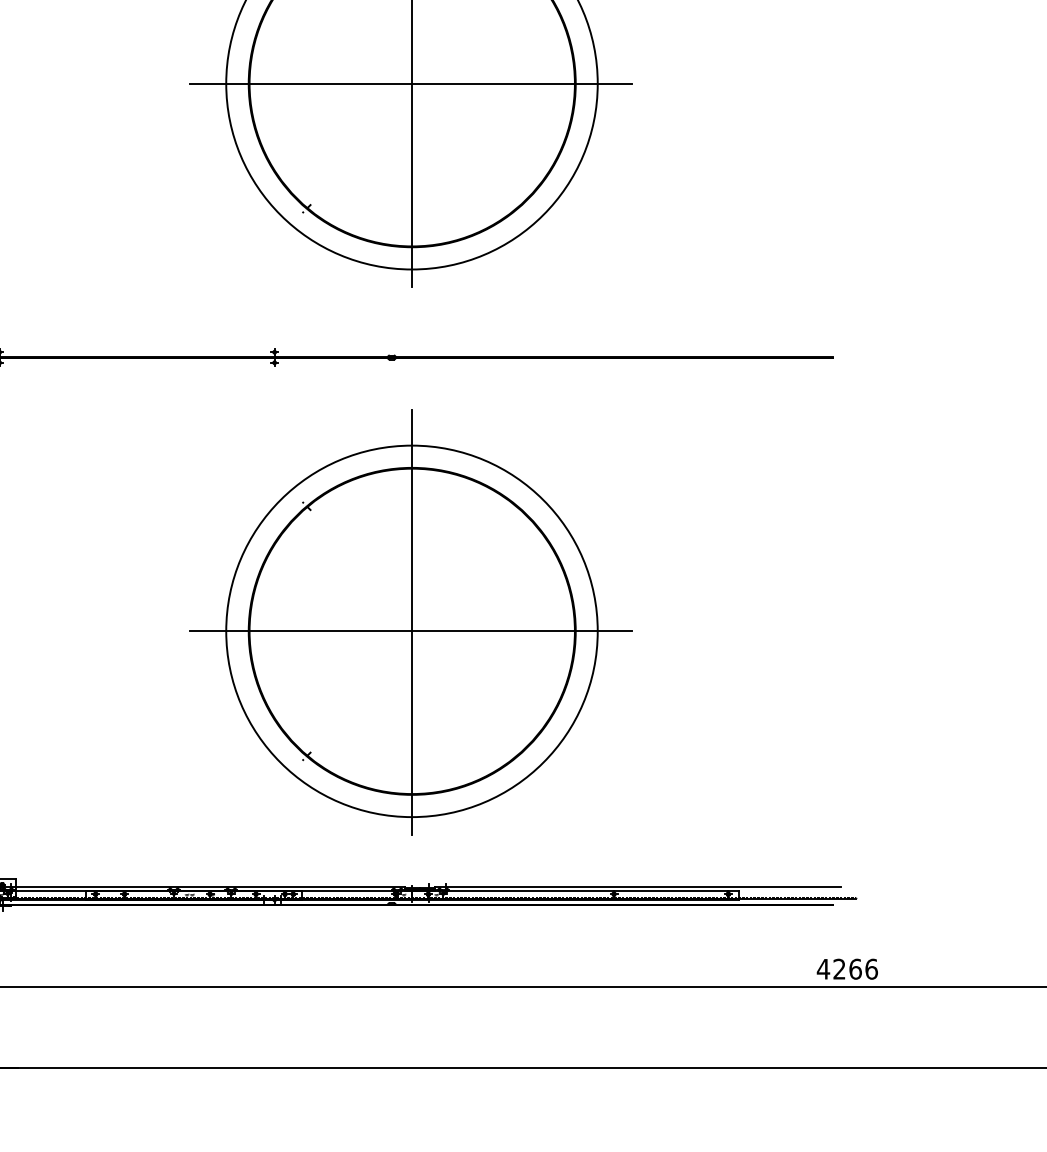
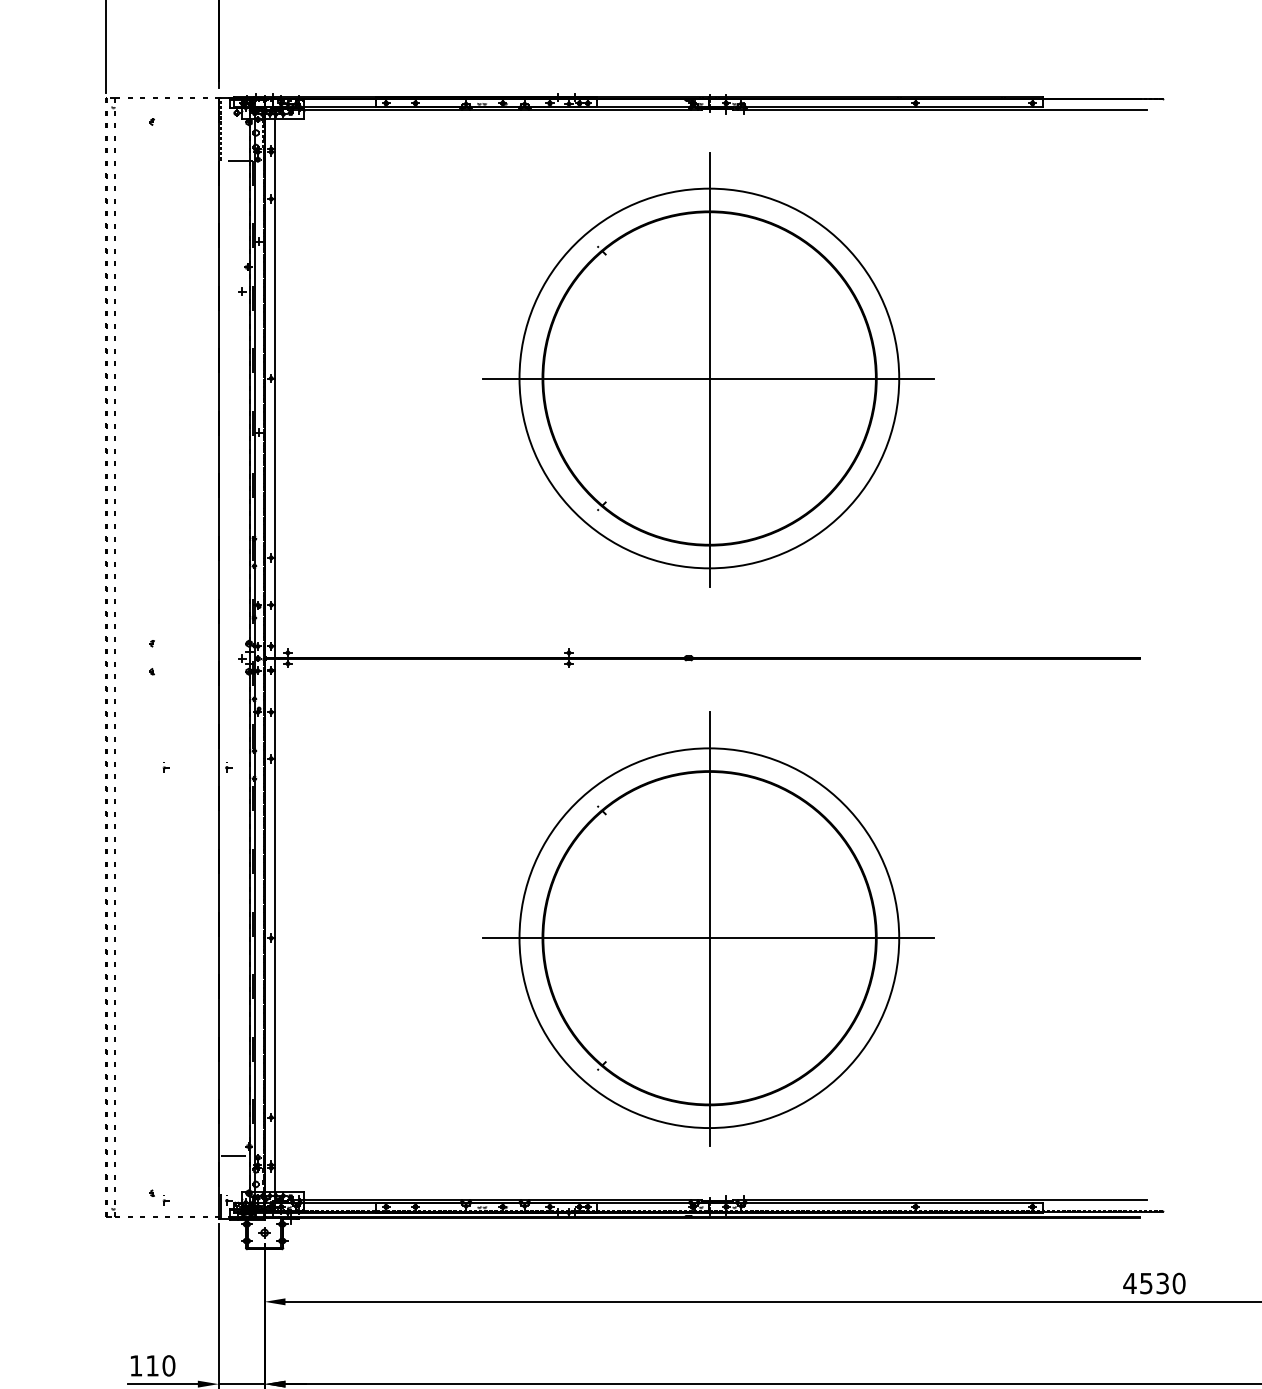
text: (855, 969) -> (1162, 1283), 4266 -> 4530

